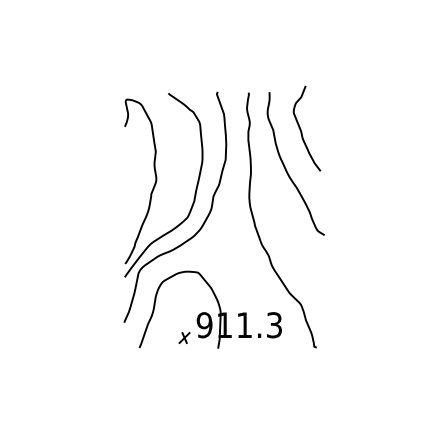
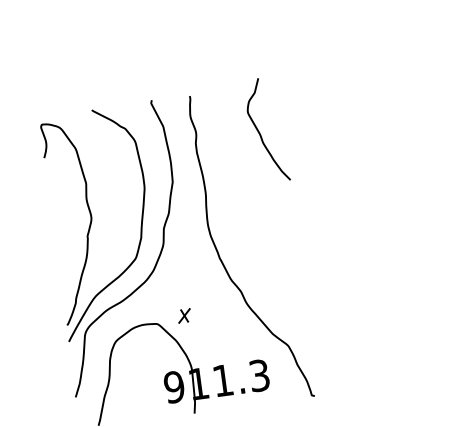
curve: (286, 168) -> (248, 182), removed
part: (184, 337) -> (184, 315), moved

